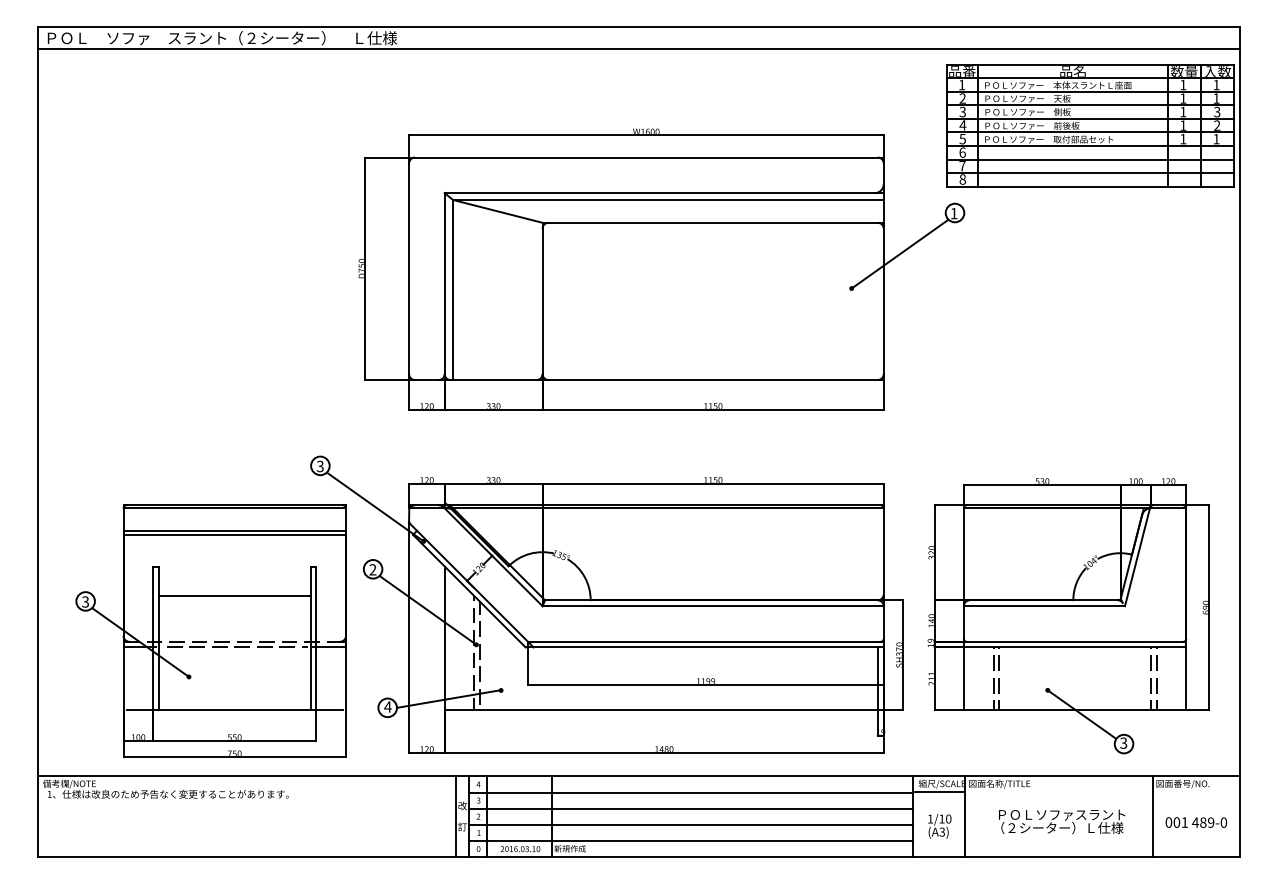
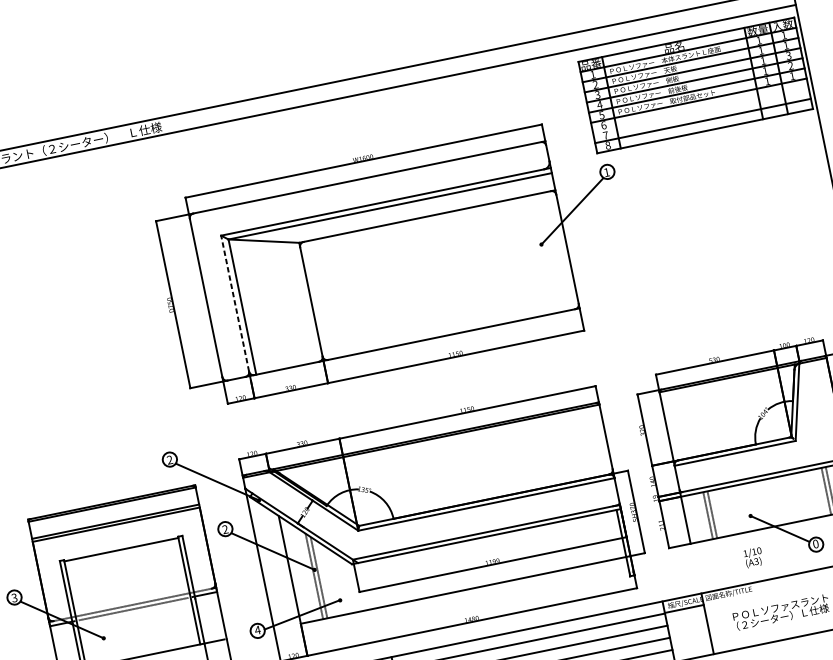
line: (1090, 159) -> (700, 110), removed
line: (444, 283) -> (234, 303), solid -> dashed
text: (319, 466) -> (169, 460), 3 -> 2
line: (234, 596) -> (121, 549), moved
text: (1123, 742) -> (815, 543), 3 -> 0
text: (939, 826) -> (753, 557), moved

